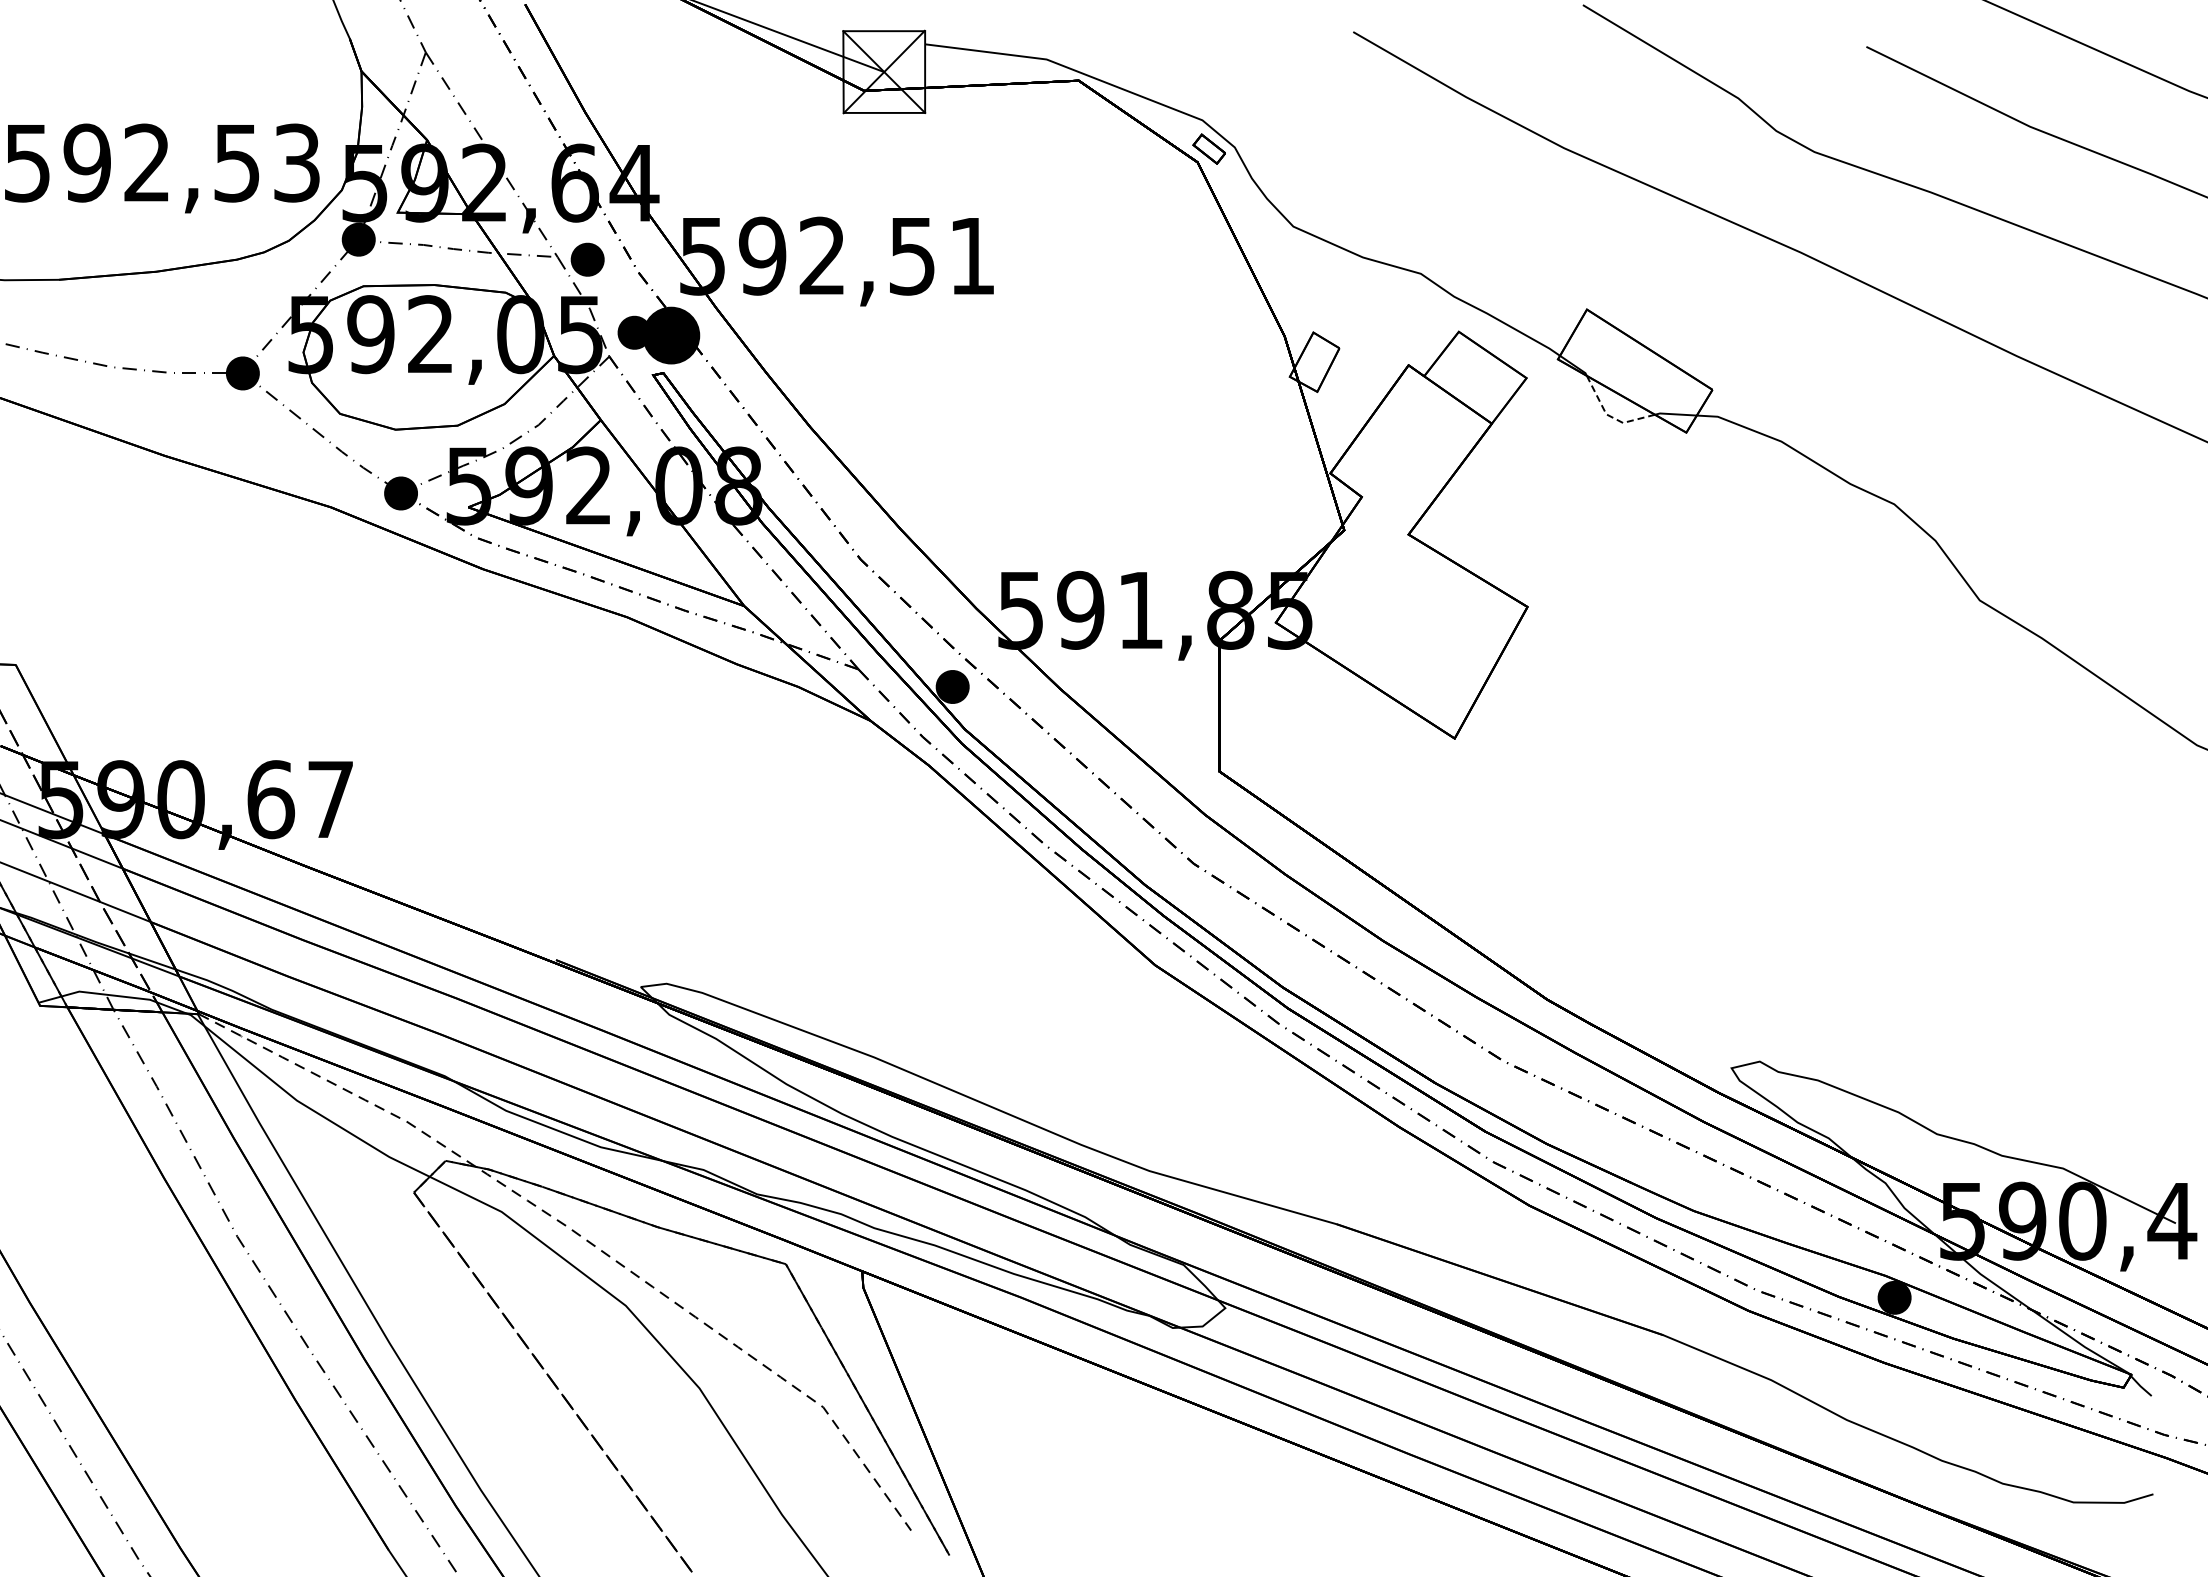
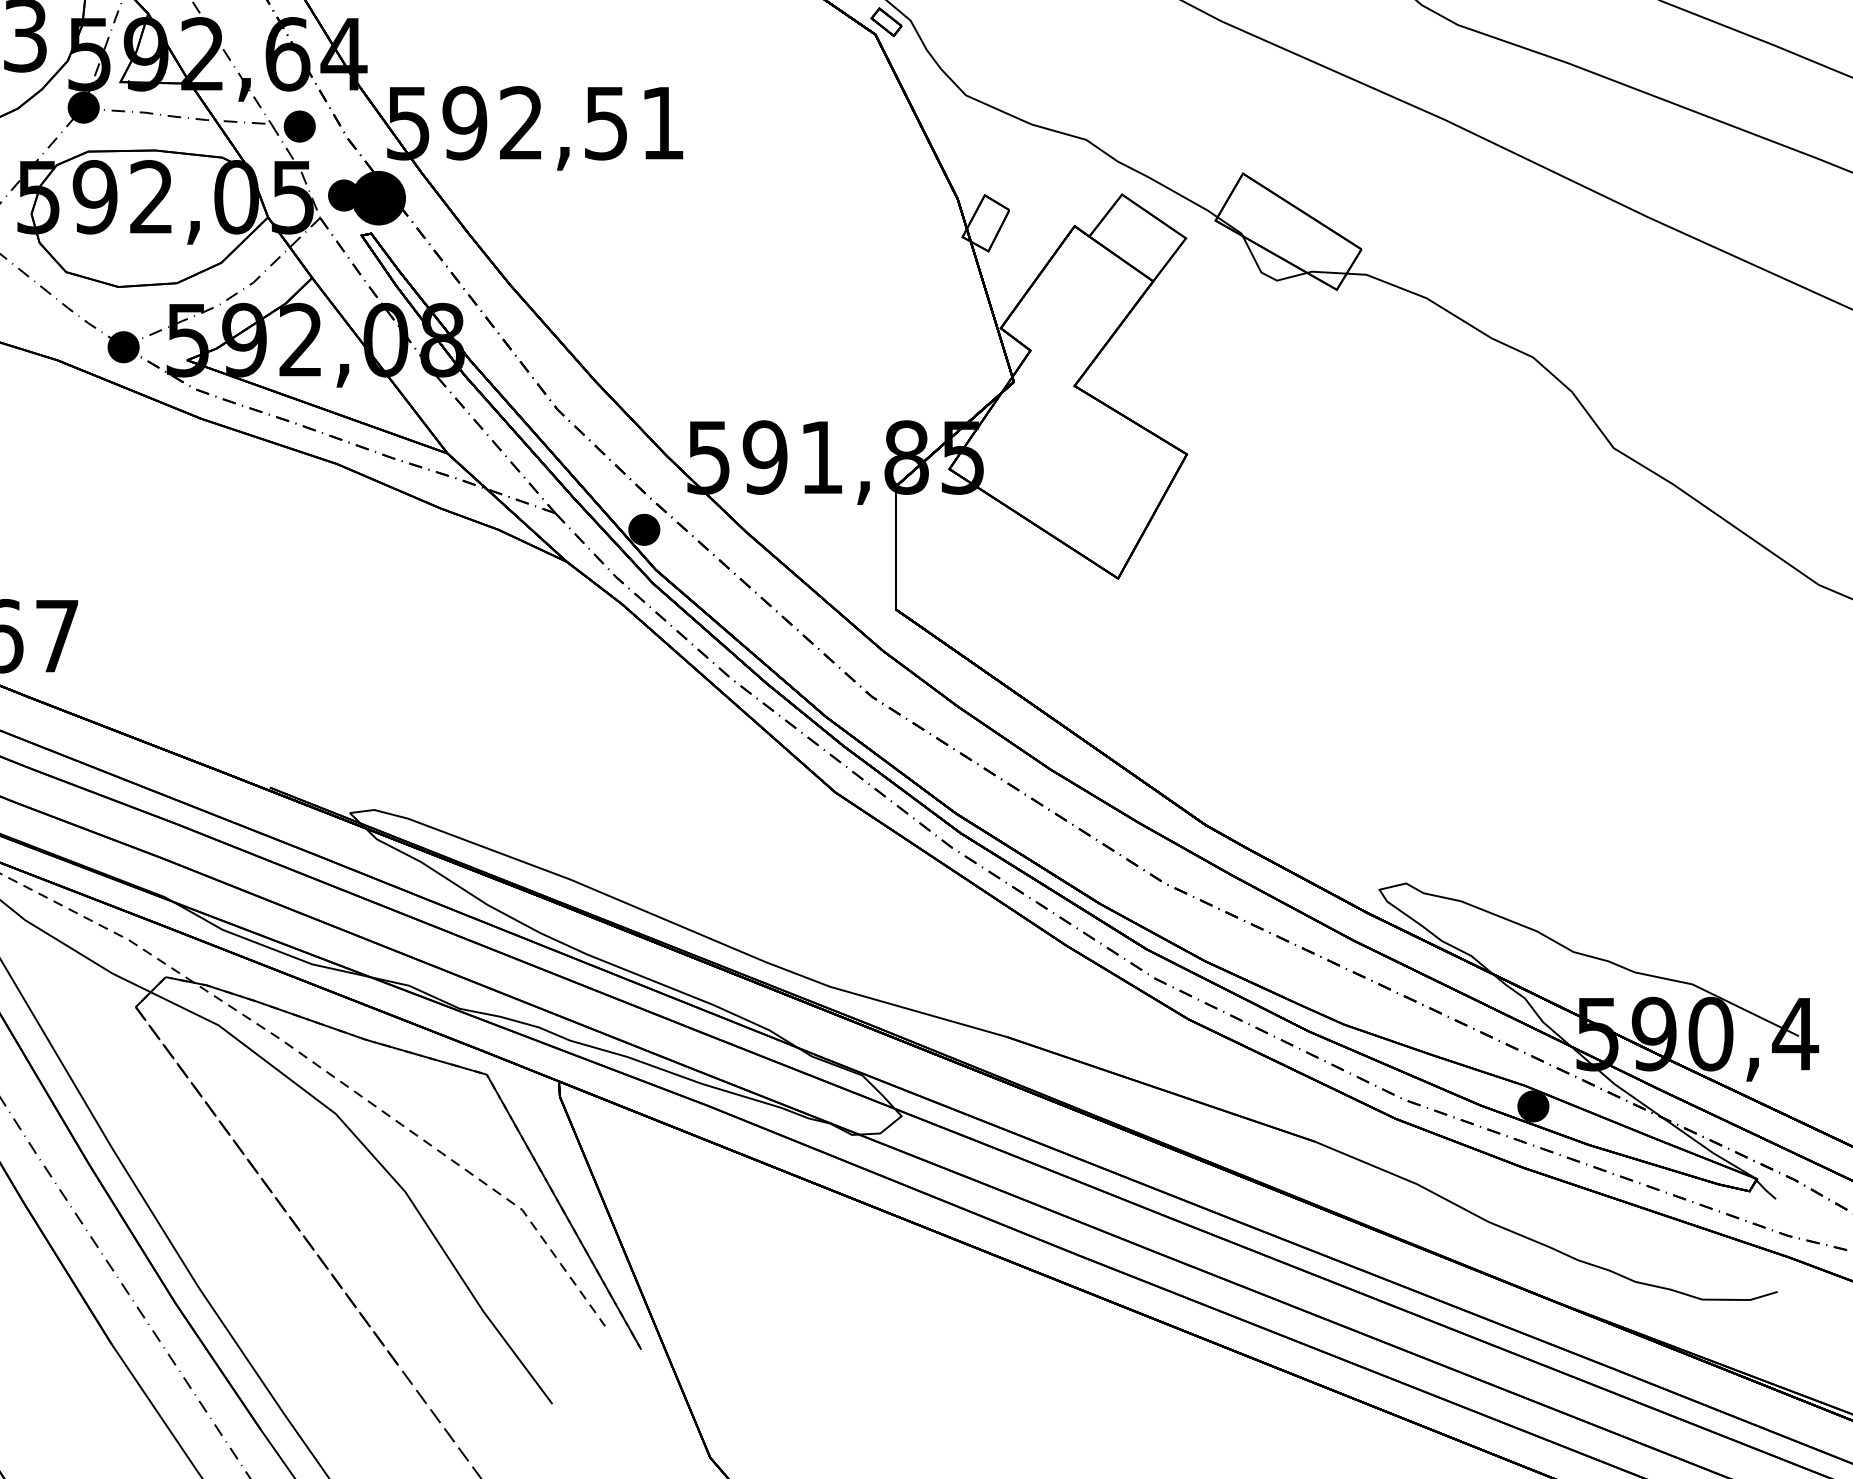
line: (1609, 416) -> (1264, 274), dashed -> solid

